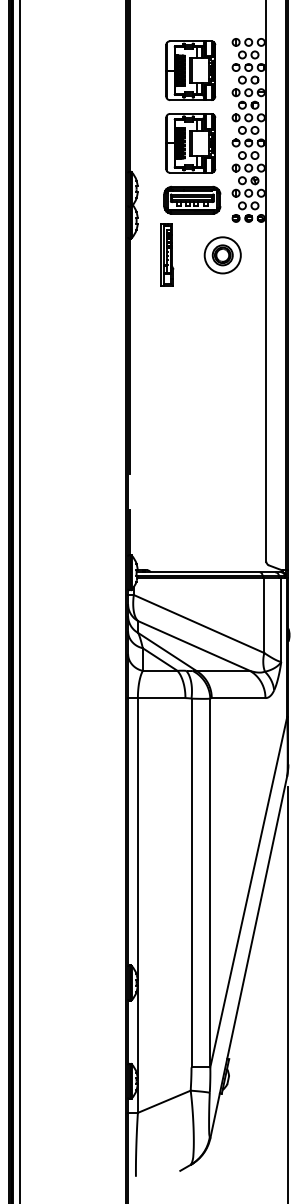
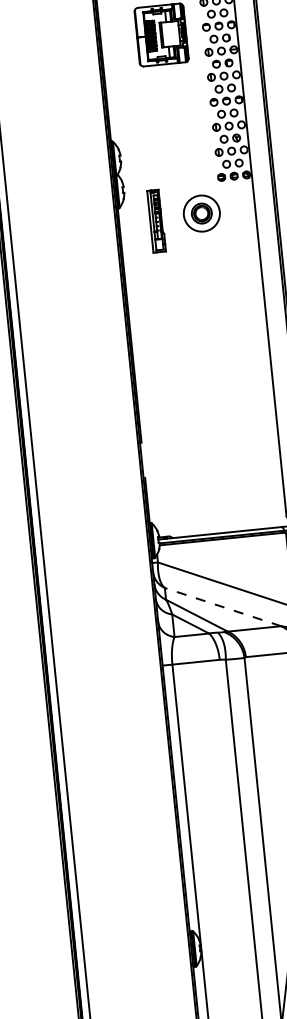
part: (190, 143) -> (168, 107), removed
part: (192, 199) -> (176, 163), removed
part: (222, 255) -> (201, 213), moved
line: (193, 645) -> (222, 606), solid -> dashed

